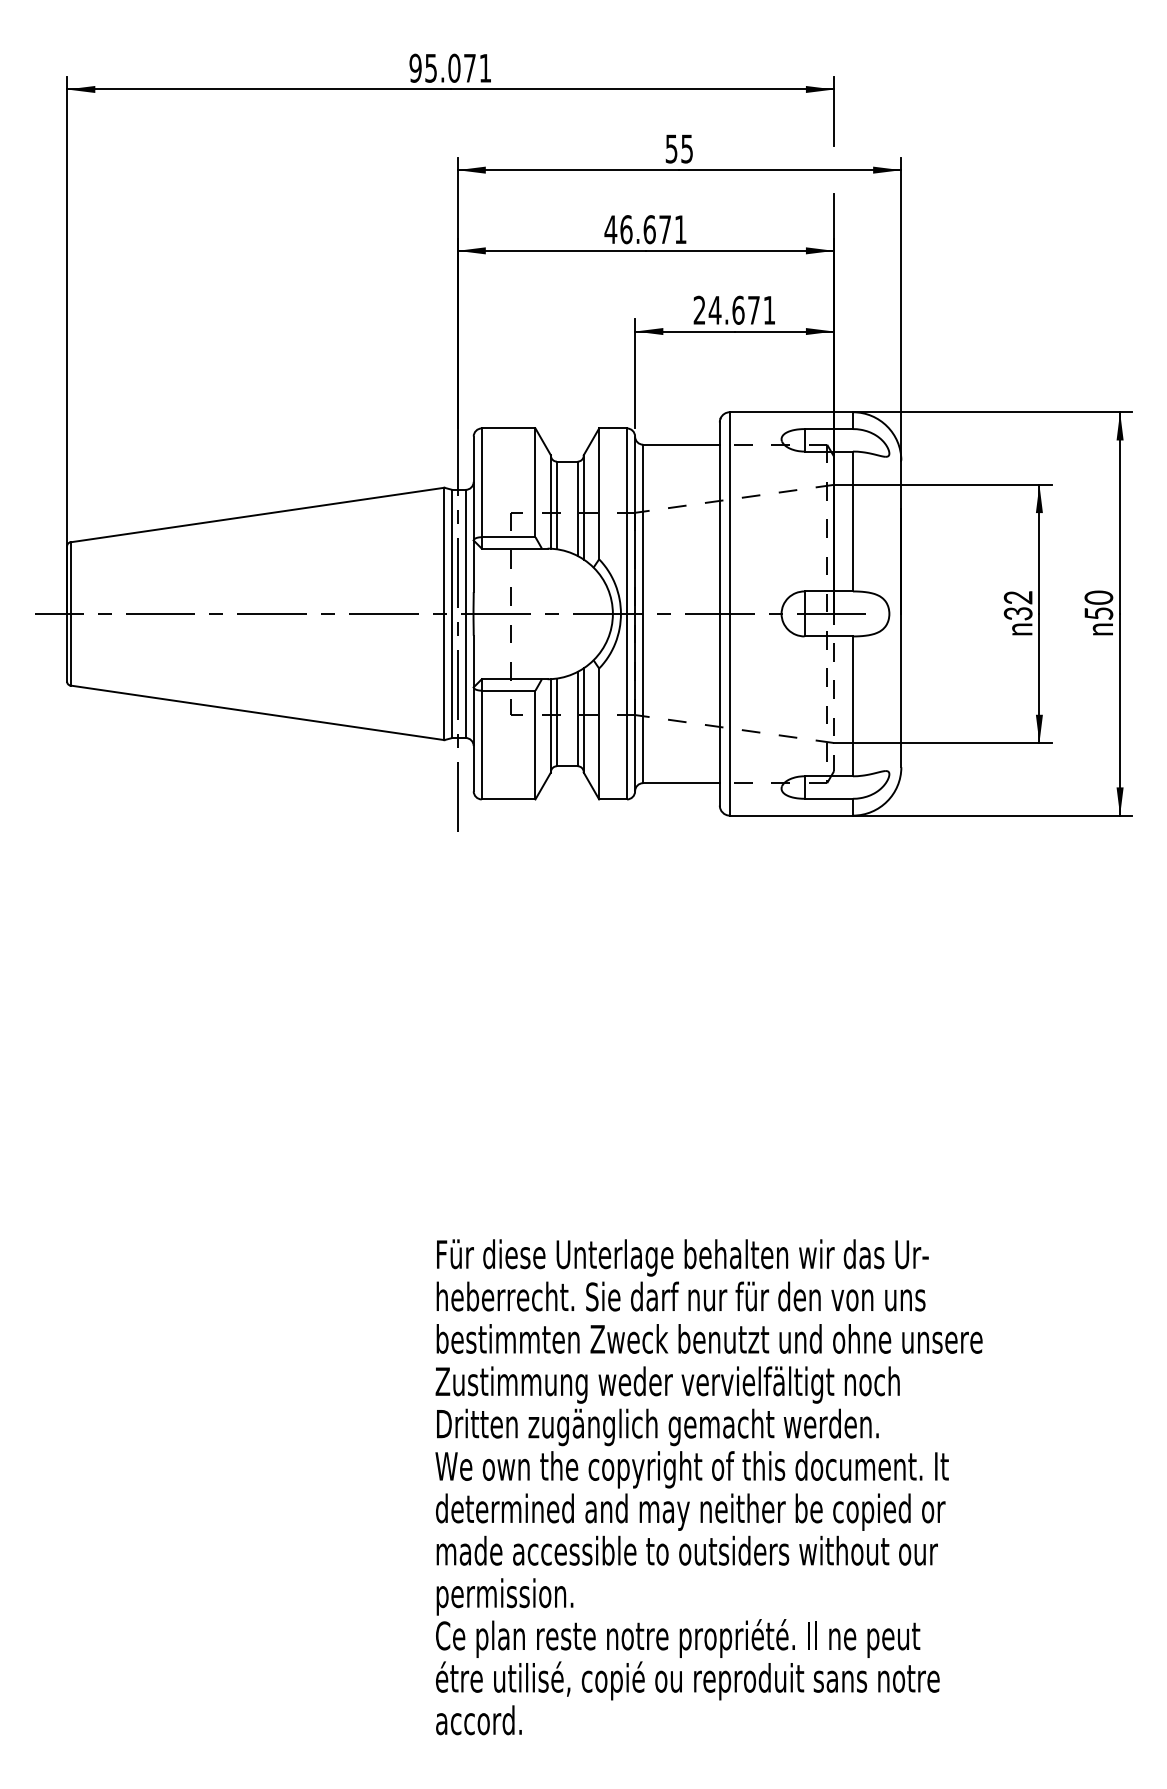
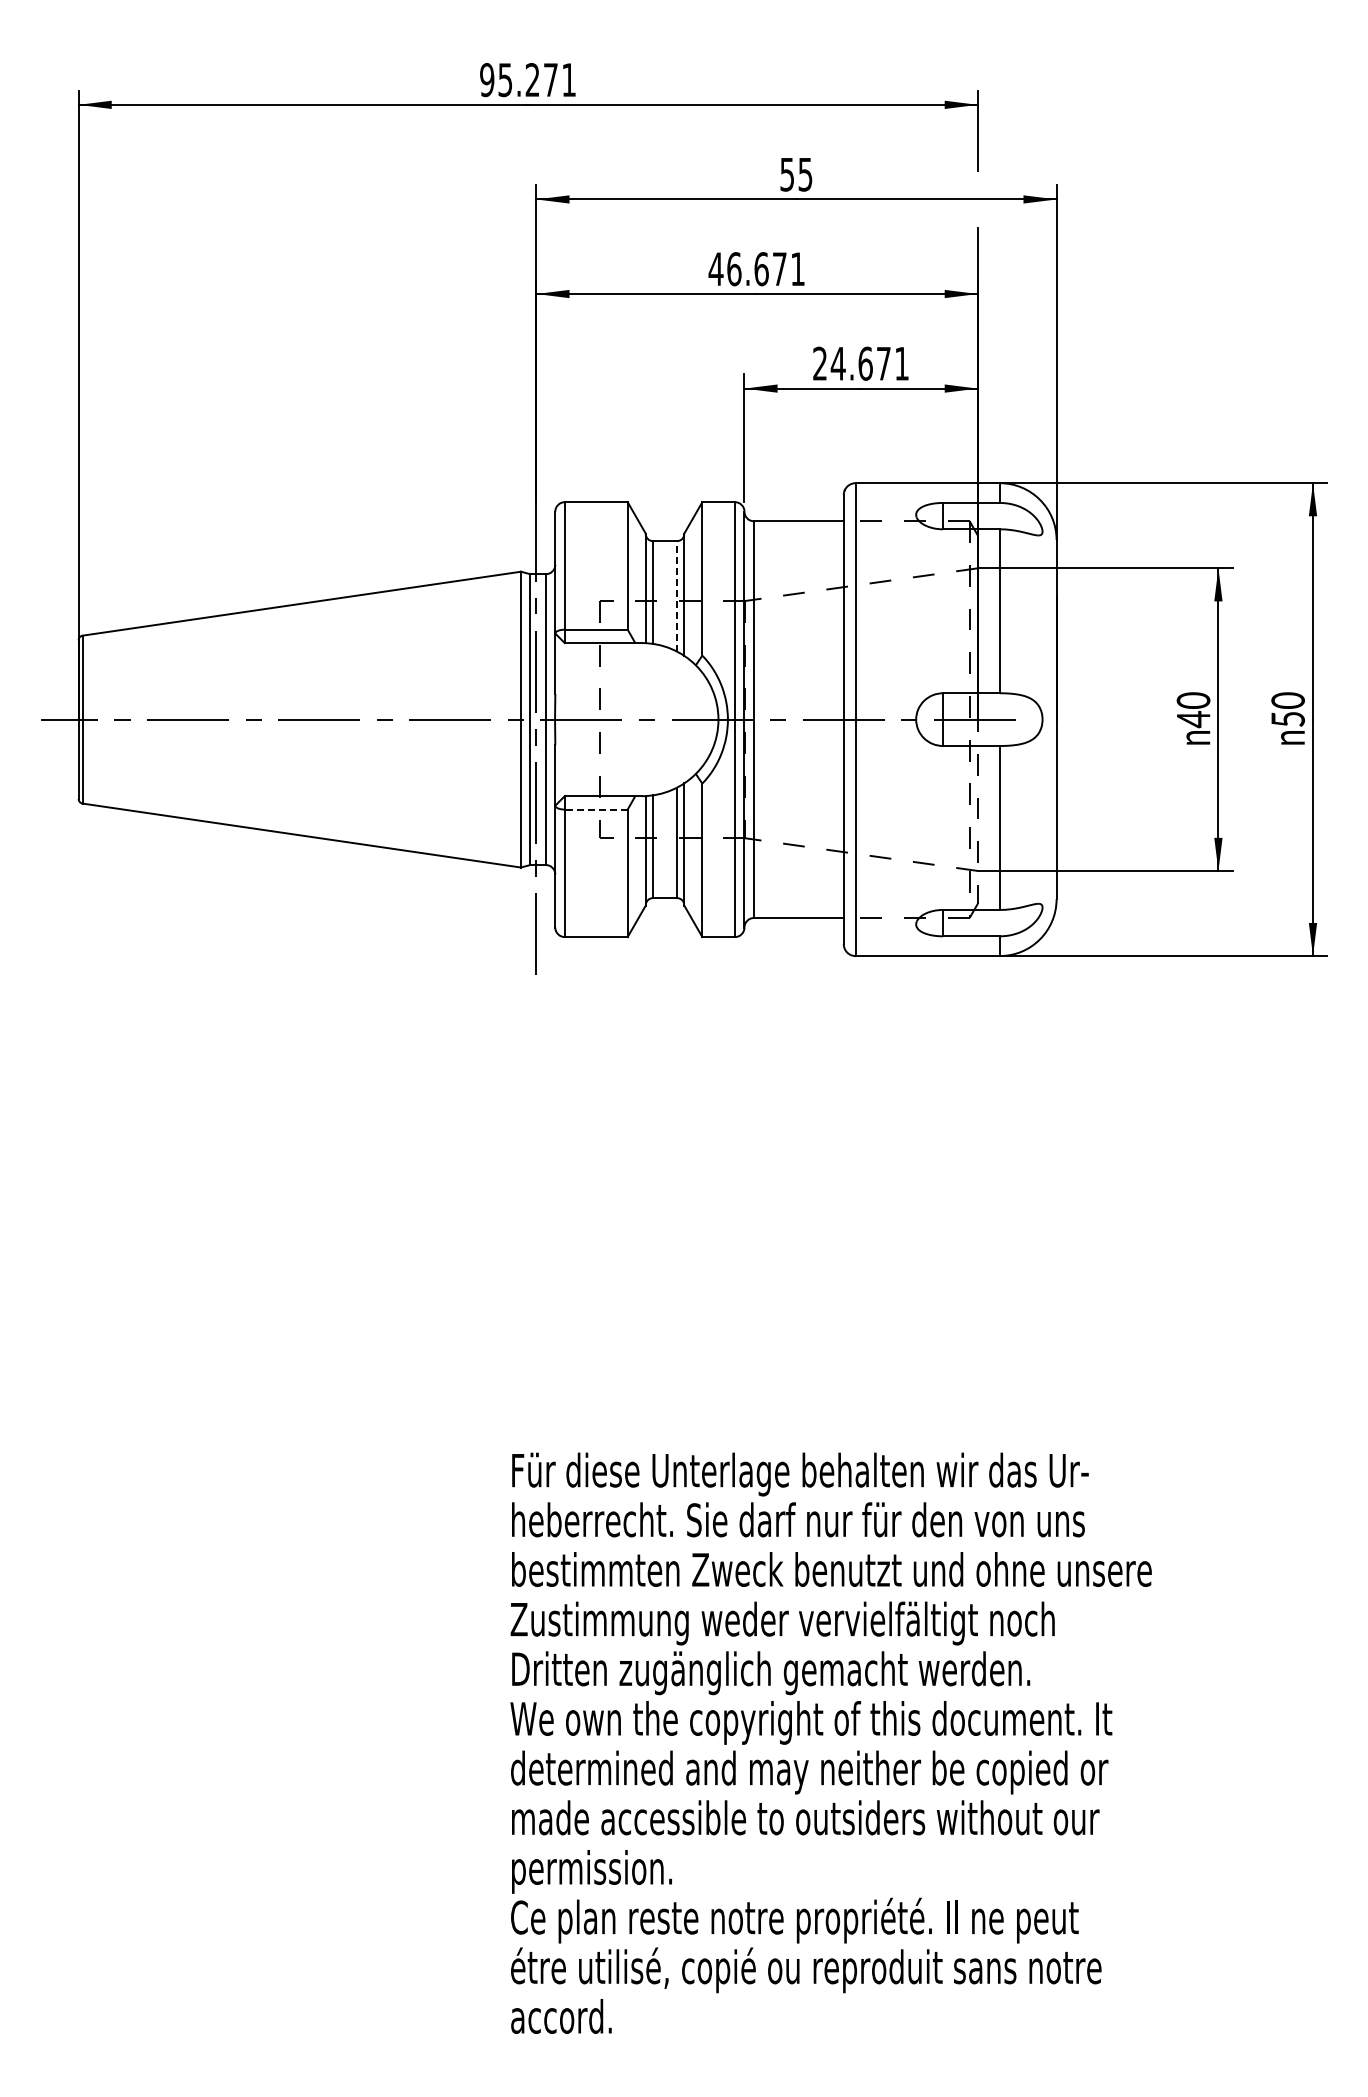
text: (454, 68) -> (532, 80), 95.071 -> 95.271
line: (577, 508) -> (677, 595), solid -> dashed
text: (1018, 606) -> (1193, 710), 32 -> 40
line: (508, 690) -> (595, 809), solid -> dashed

